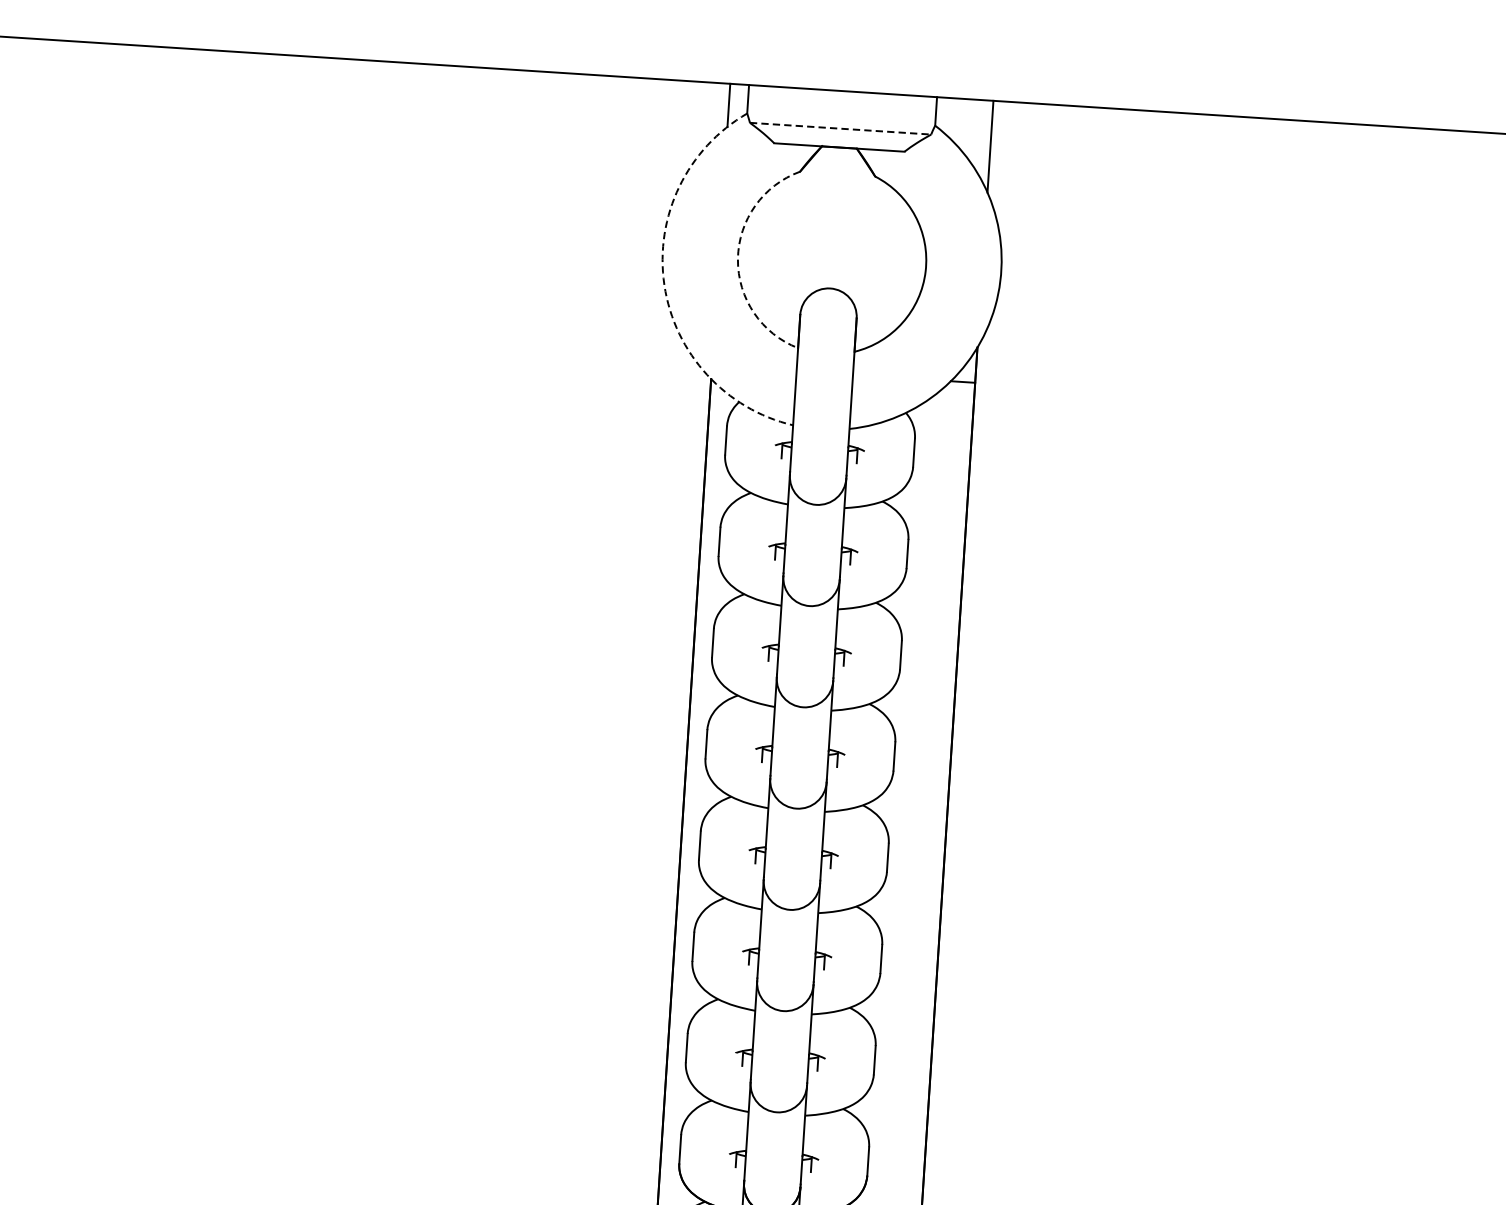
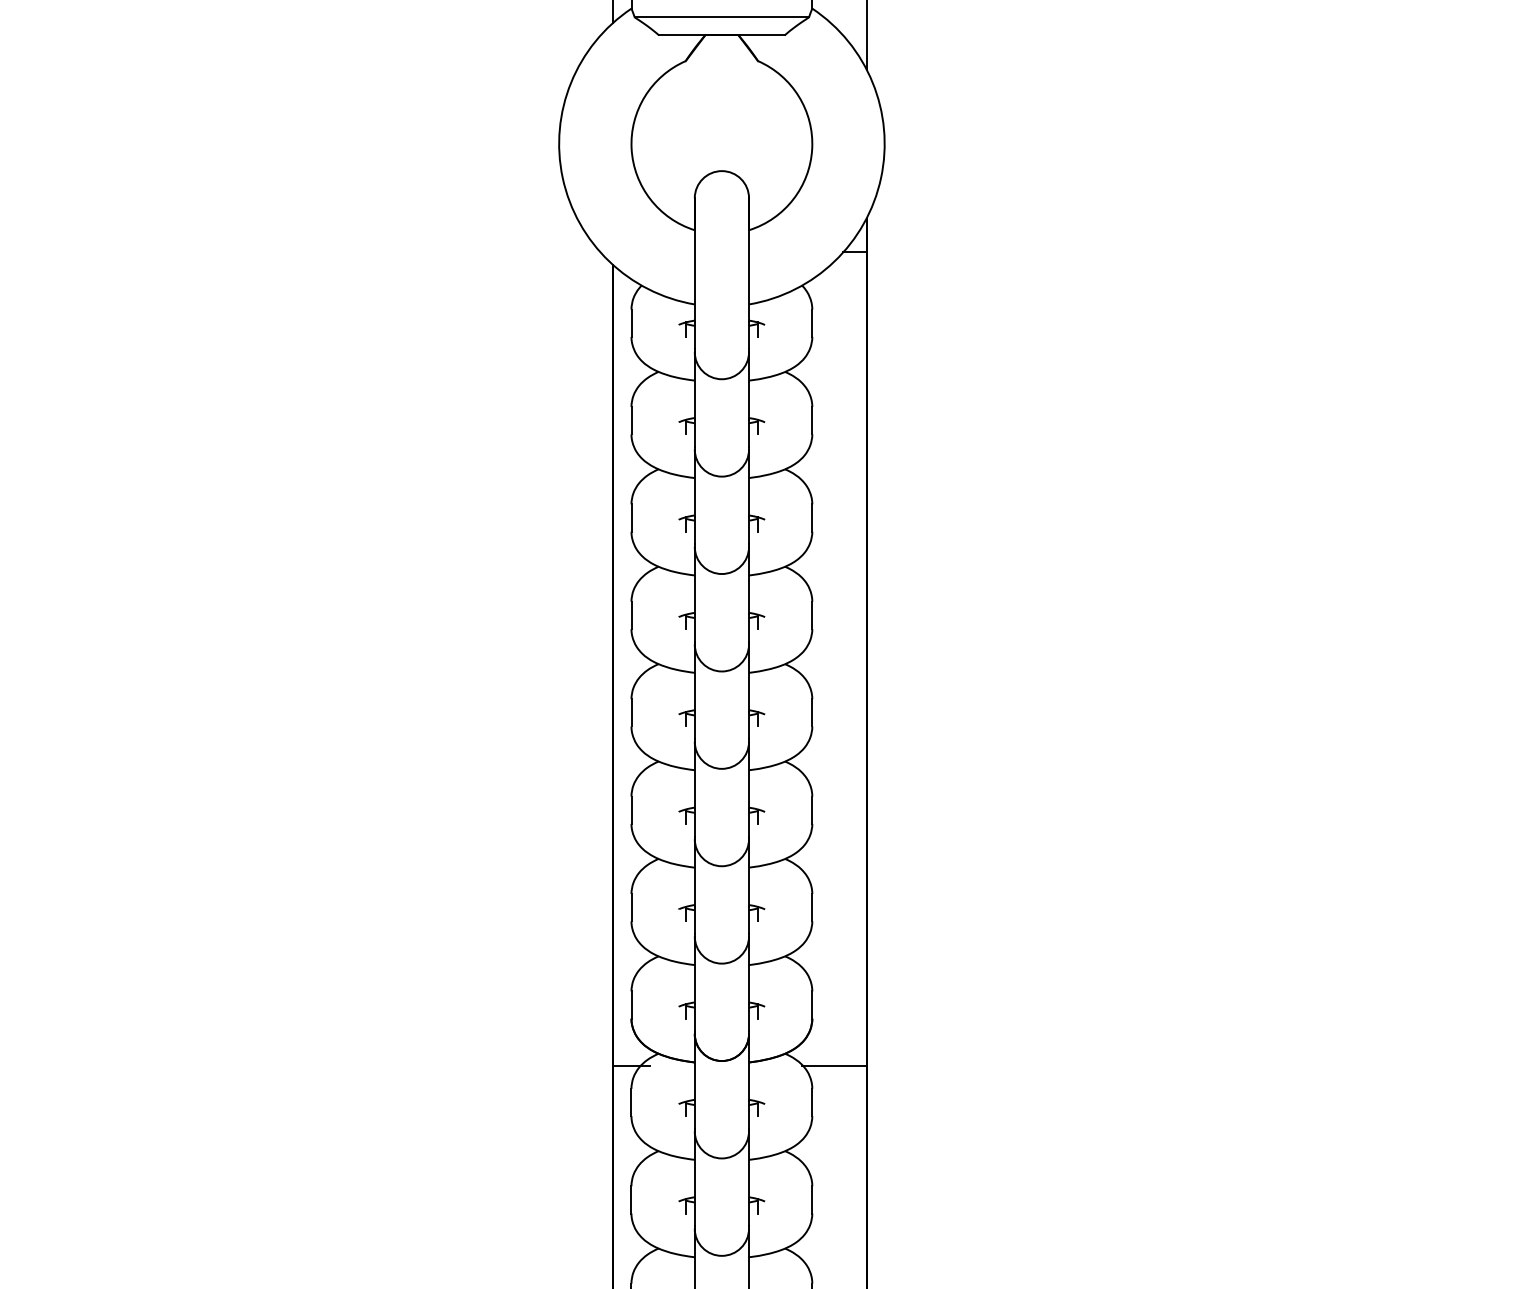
line: (841, 128) -> (722, 17), dashed -> solid
arc: (737, 258) -> (631, 148), dashed -> solid
arc: (664, 285) -> (562, 178), dashed -> solid

